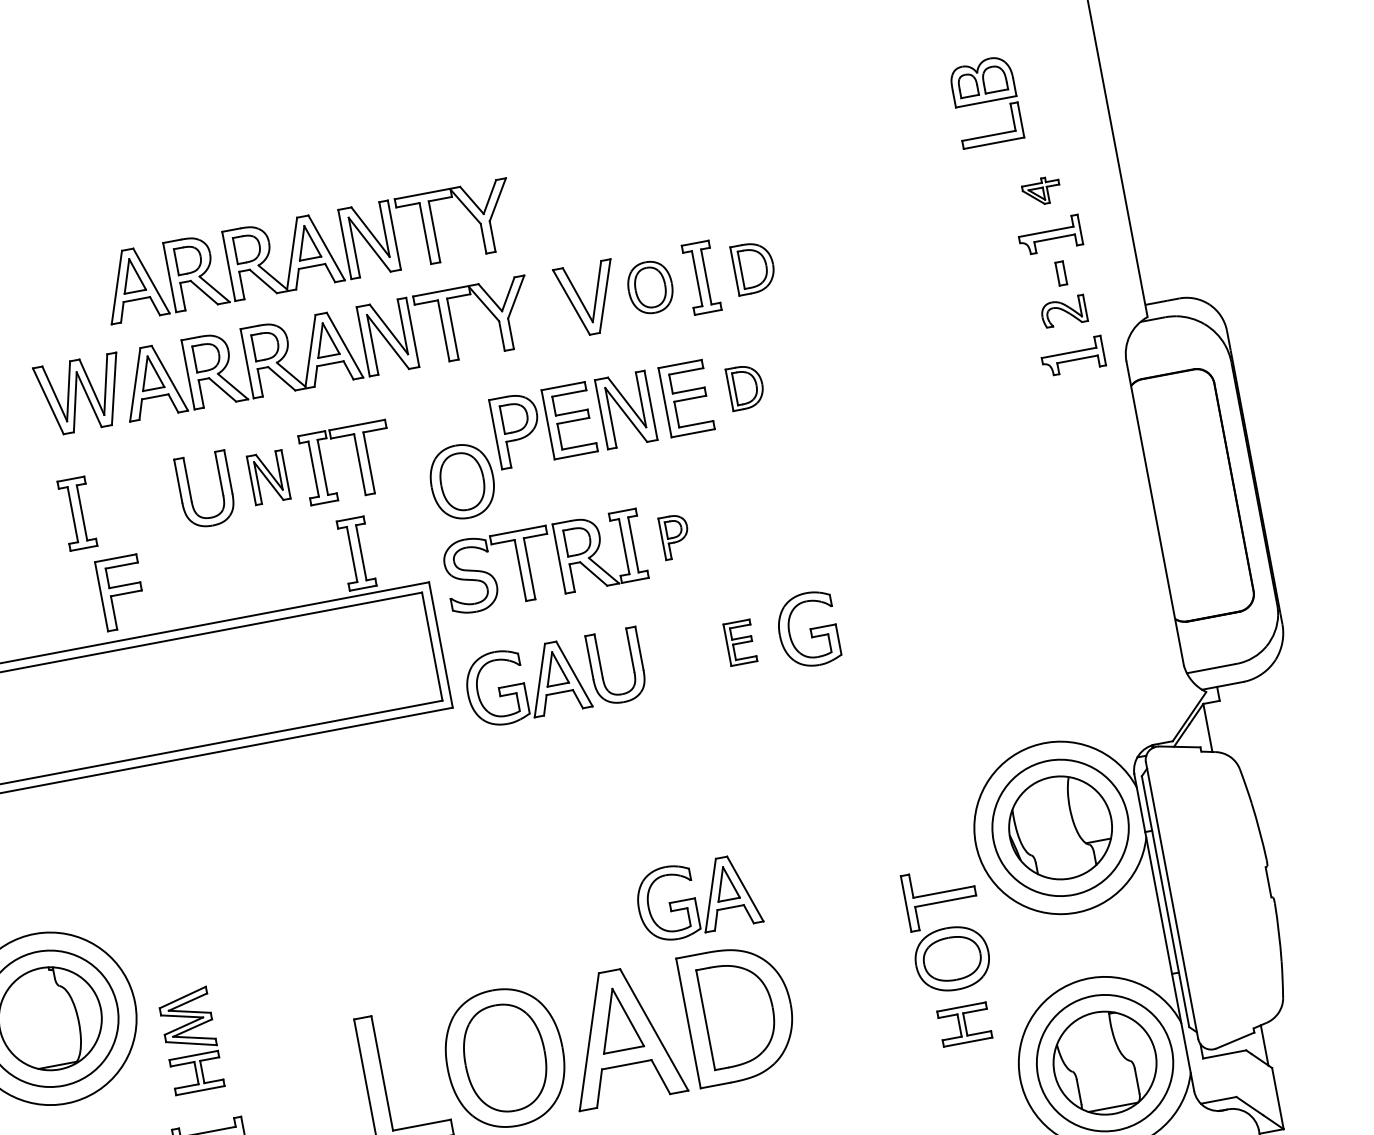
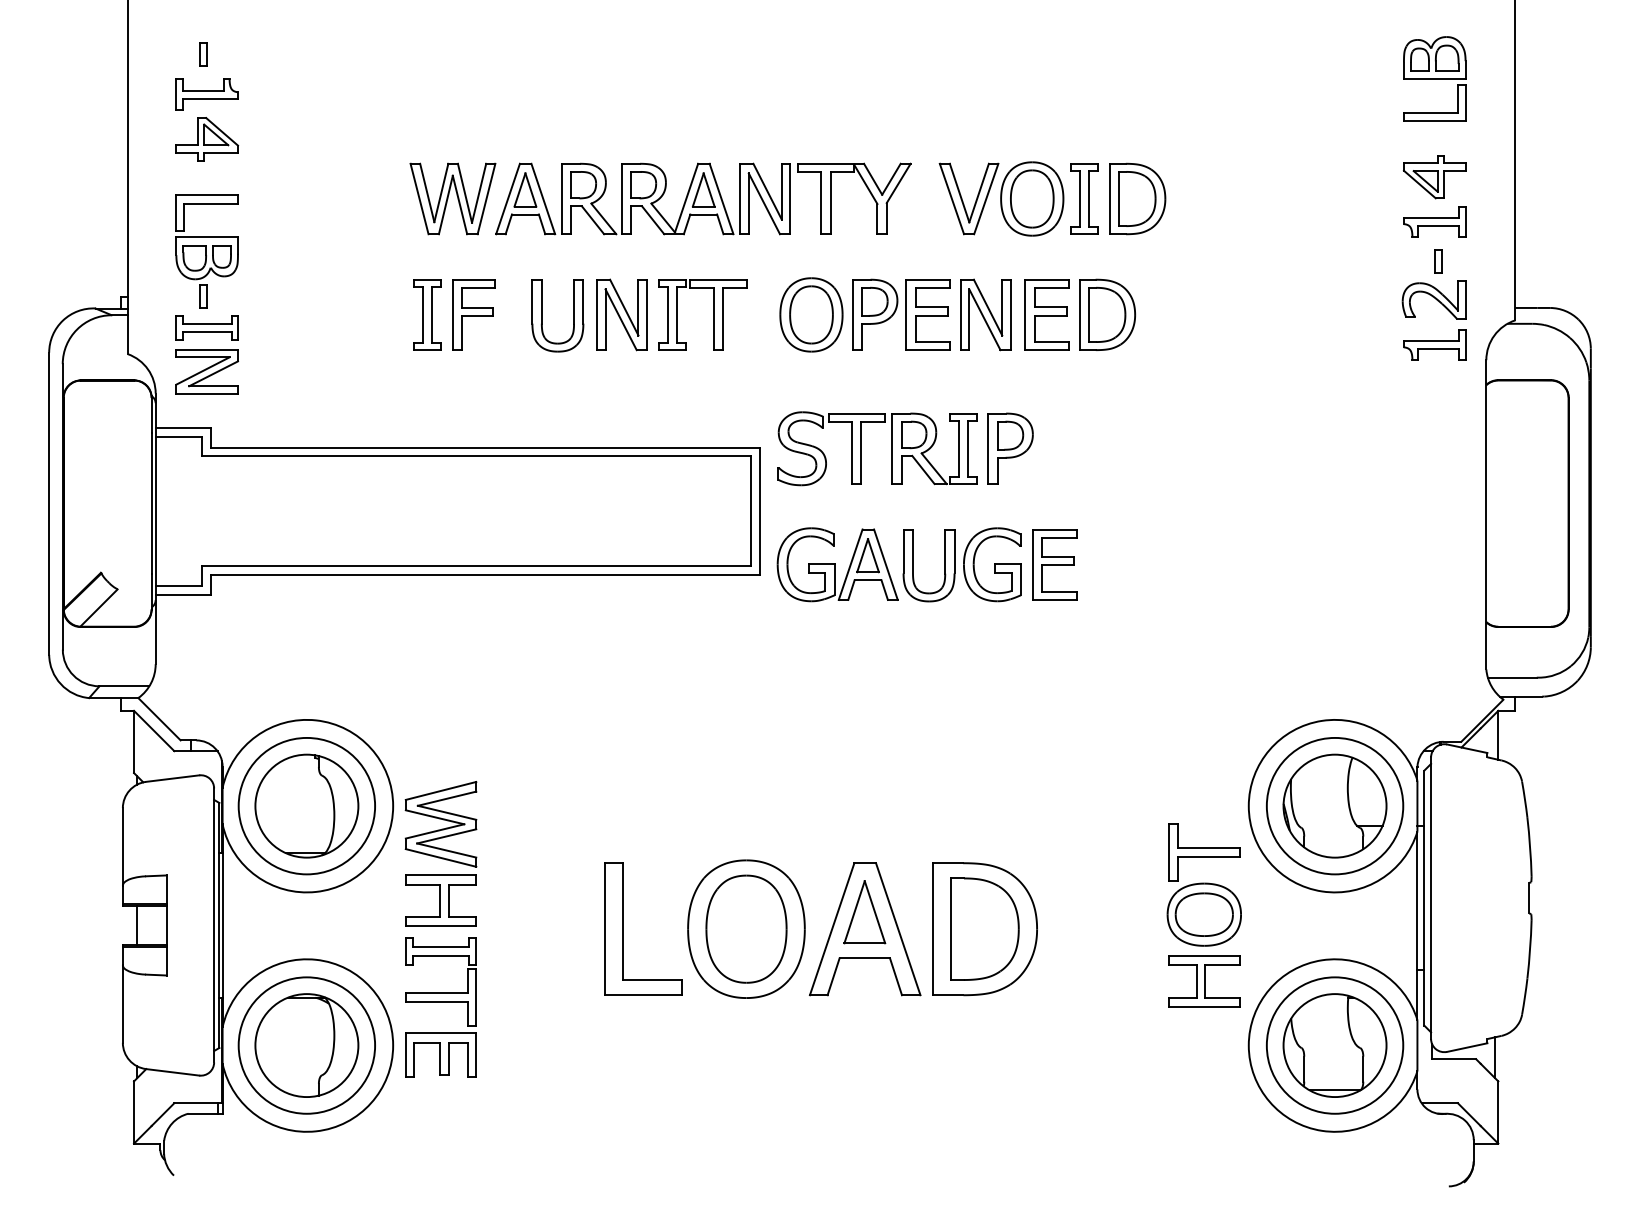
part: (985, 101) -> (1434, 78), moved
part: (1041, 191) -> (1434, 177), size x1.67
part: (308, 250) -> (703, 99), removed
part: (753, 267) -> (1137, 198), size x1.43
part: (650, 286) -> (1032, 198), size x1.43
part: (1063, 311) -> (1433, 299), size x1.43
part: (745, 387) -> (1107, 314), size x1.67
part: (268, 477) -> (621, 314), size x1.43
part: (462, 481) -> (811, 314), moved
part: (675, 536) -> (1010, 448), size x1.67
part: (356, 553) -> (694, 405), removed
part: (122, 592) -> (473, 314), moved
part: (807, 629) -> (992, 564), moved
part: (740, 642) -> (1054, 564), size x1.67
part: (697, 897) -> (965, 807), removed
part: (964, 1024) -> (1204, 981), size x1.43
part: (190, 1040) -> (440, 853), size x1.43

